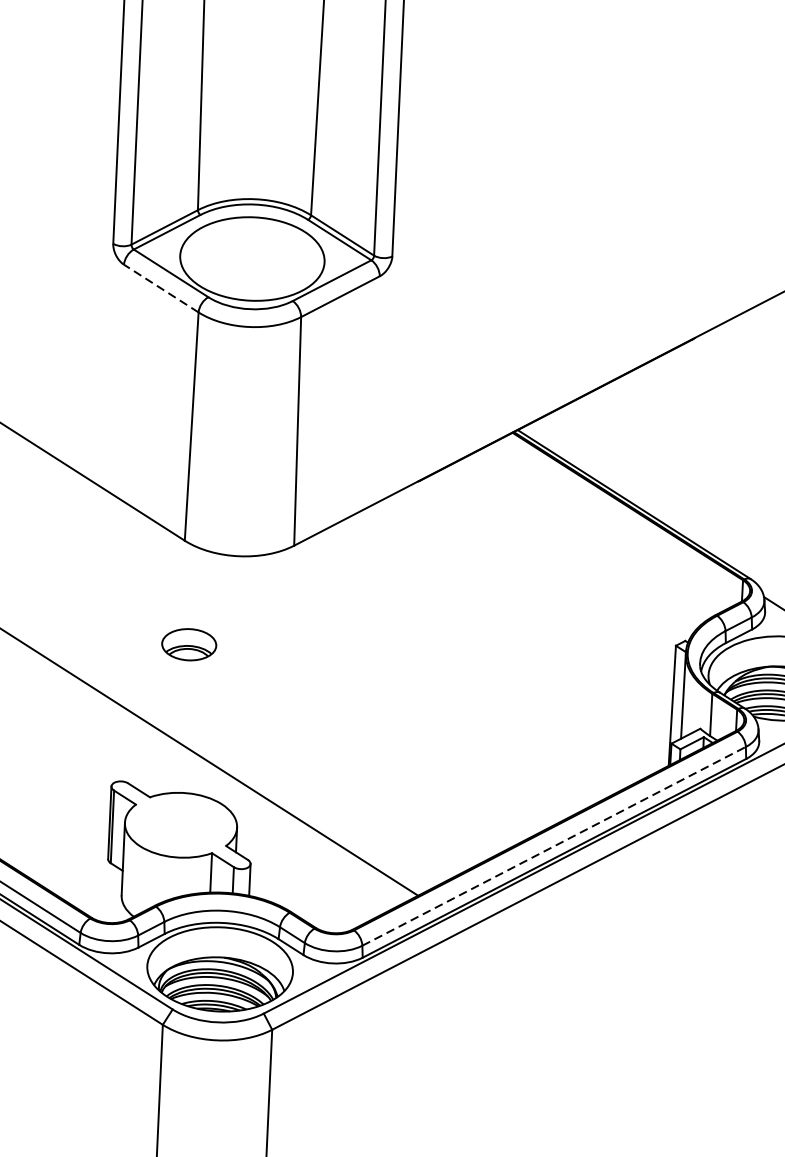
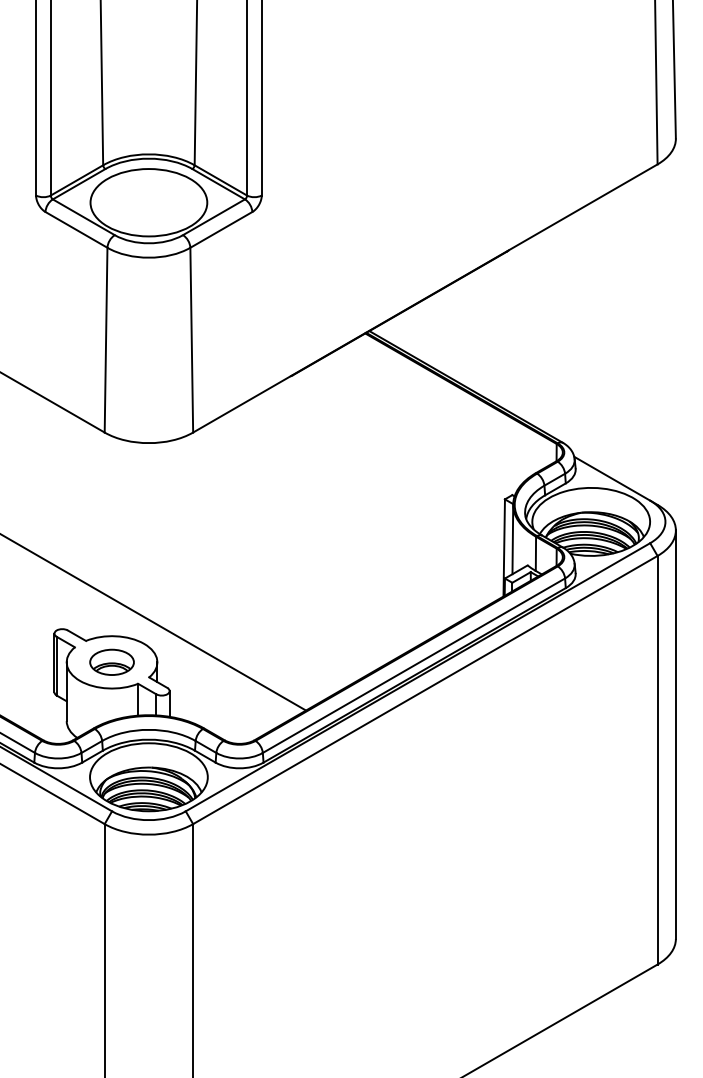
line: (161, 288) -> (76, 229), dashed -> solid
part: (188, 643) -> (111, 661), moved
line: (554, 846) -> (414, 665), dashed -> solid

